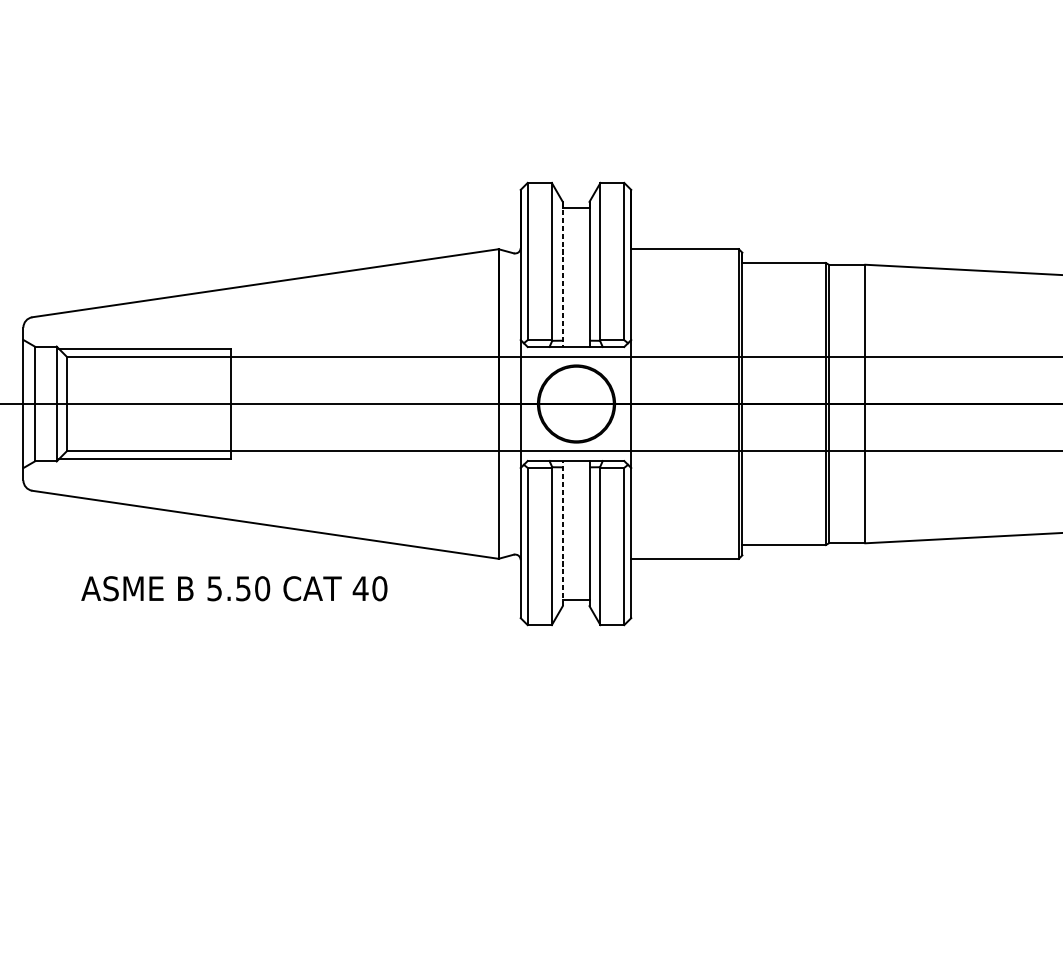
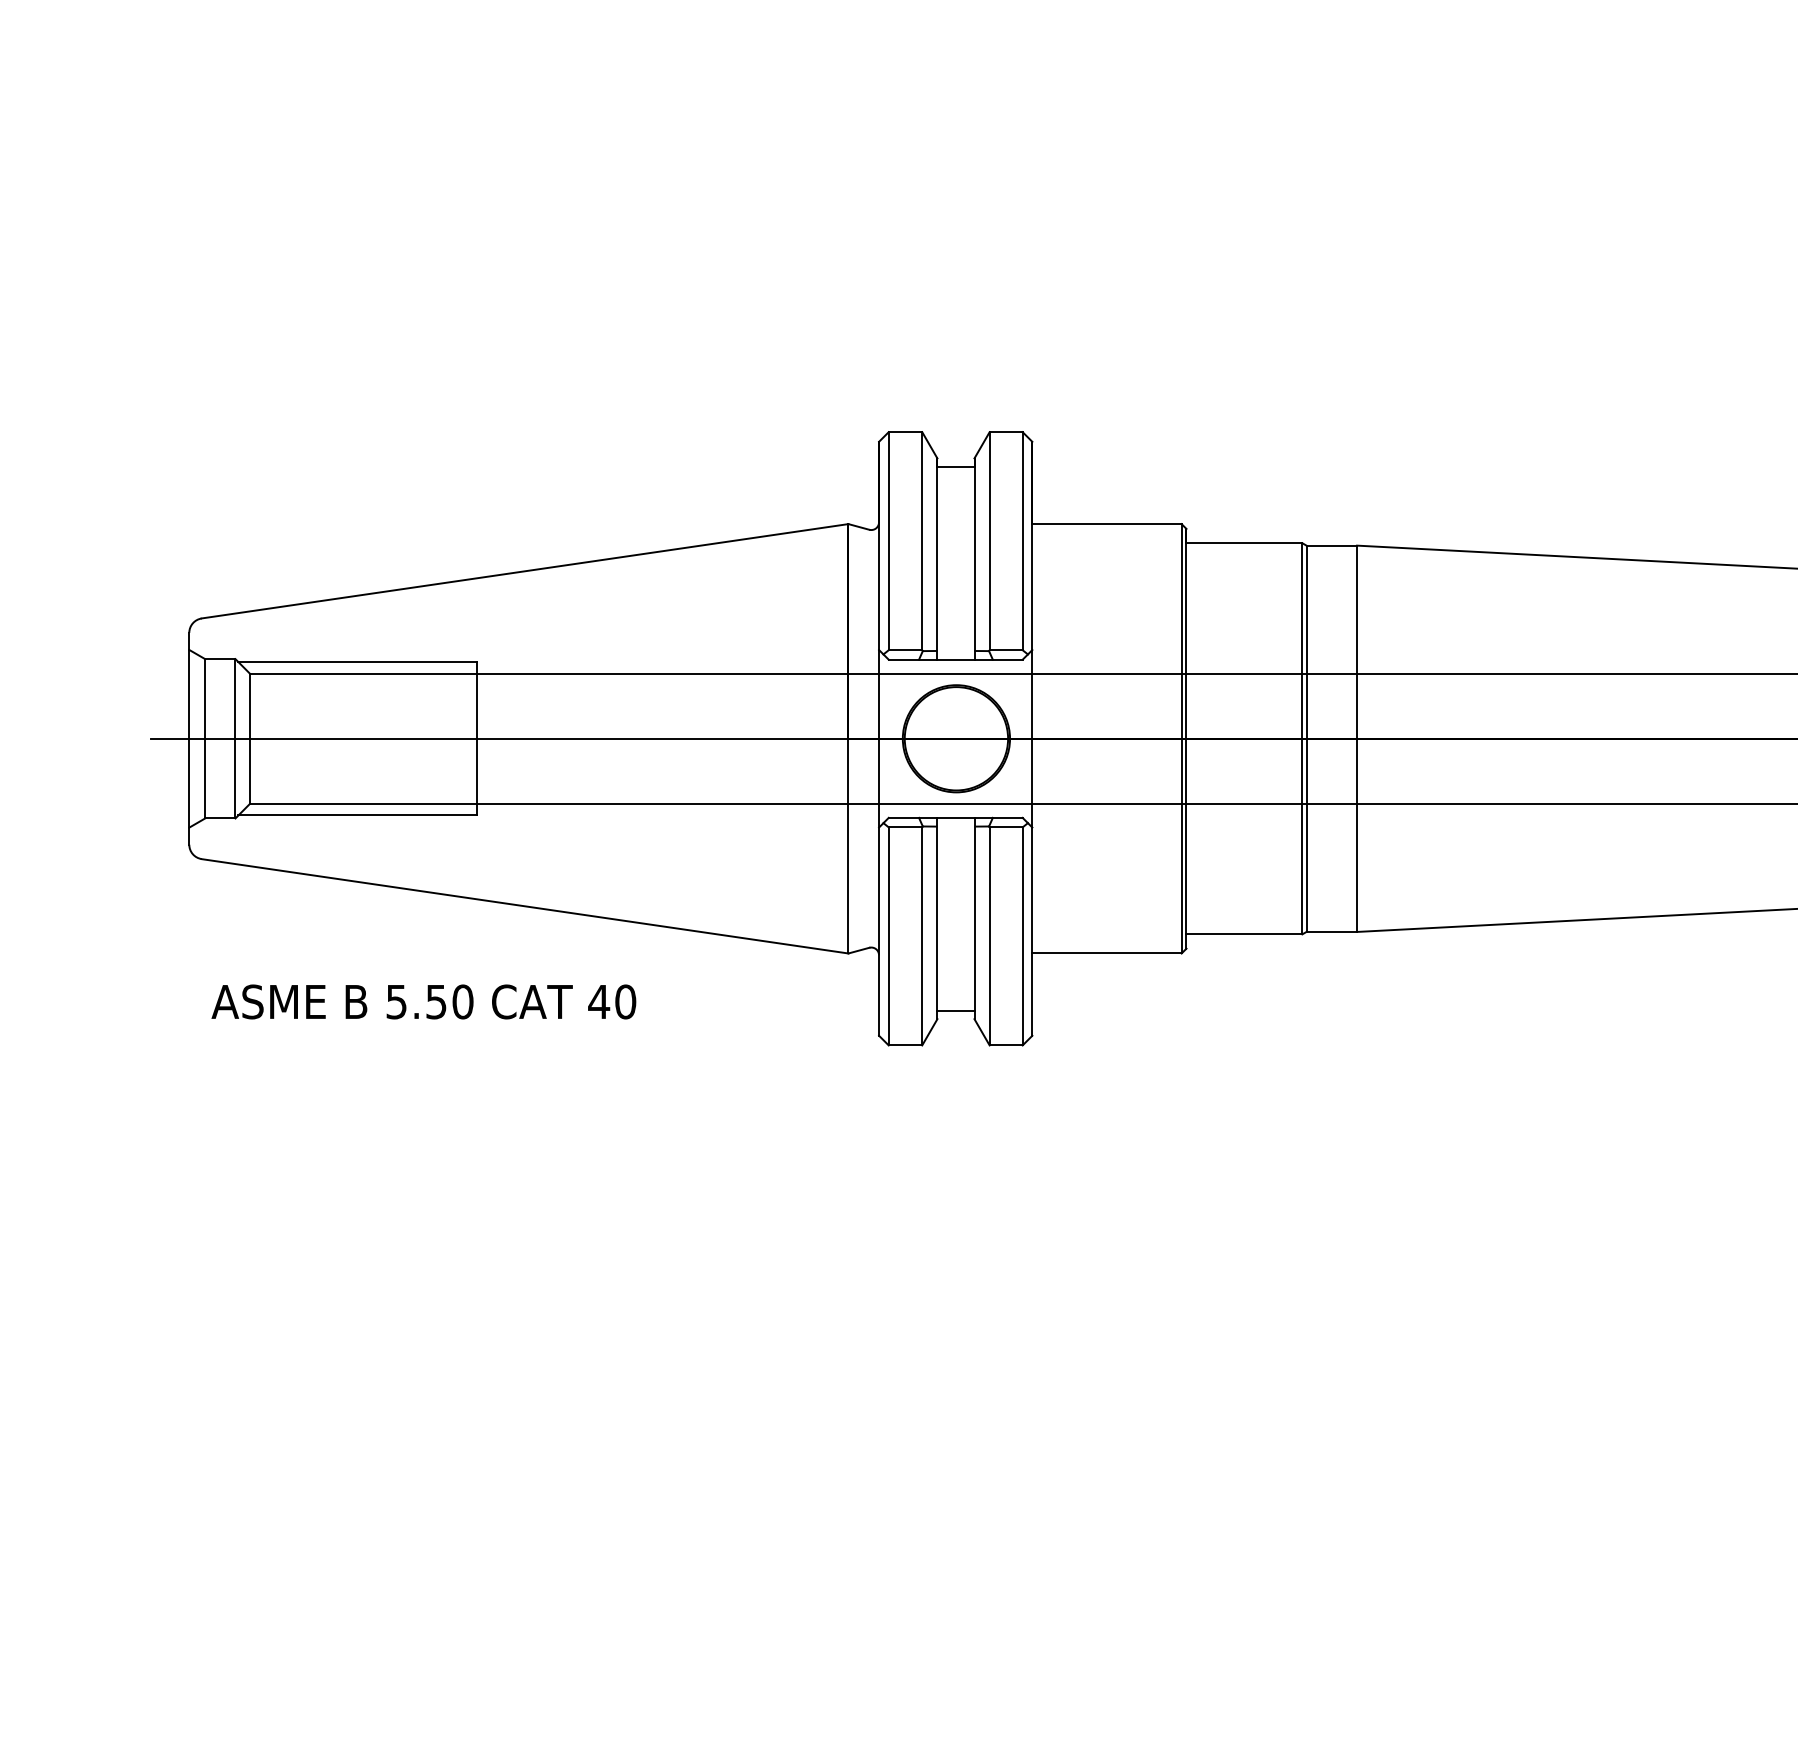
line: (562, 274) -> (937, 559), dashed -> solid
line: (562, 533) -> (937, 918), dashed -> solid
text: (234, 588) -> (423, 1001), moved

